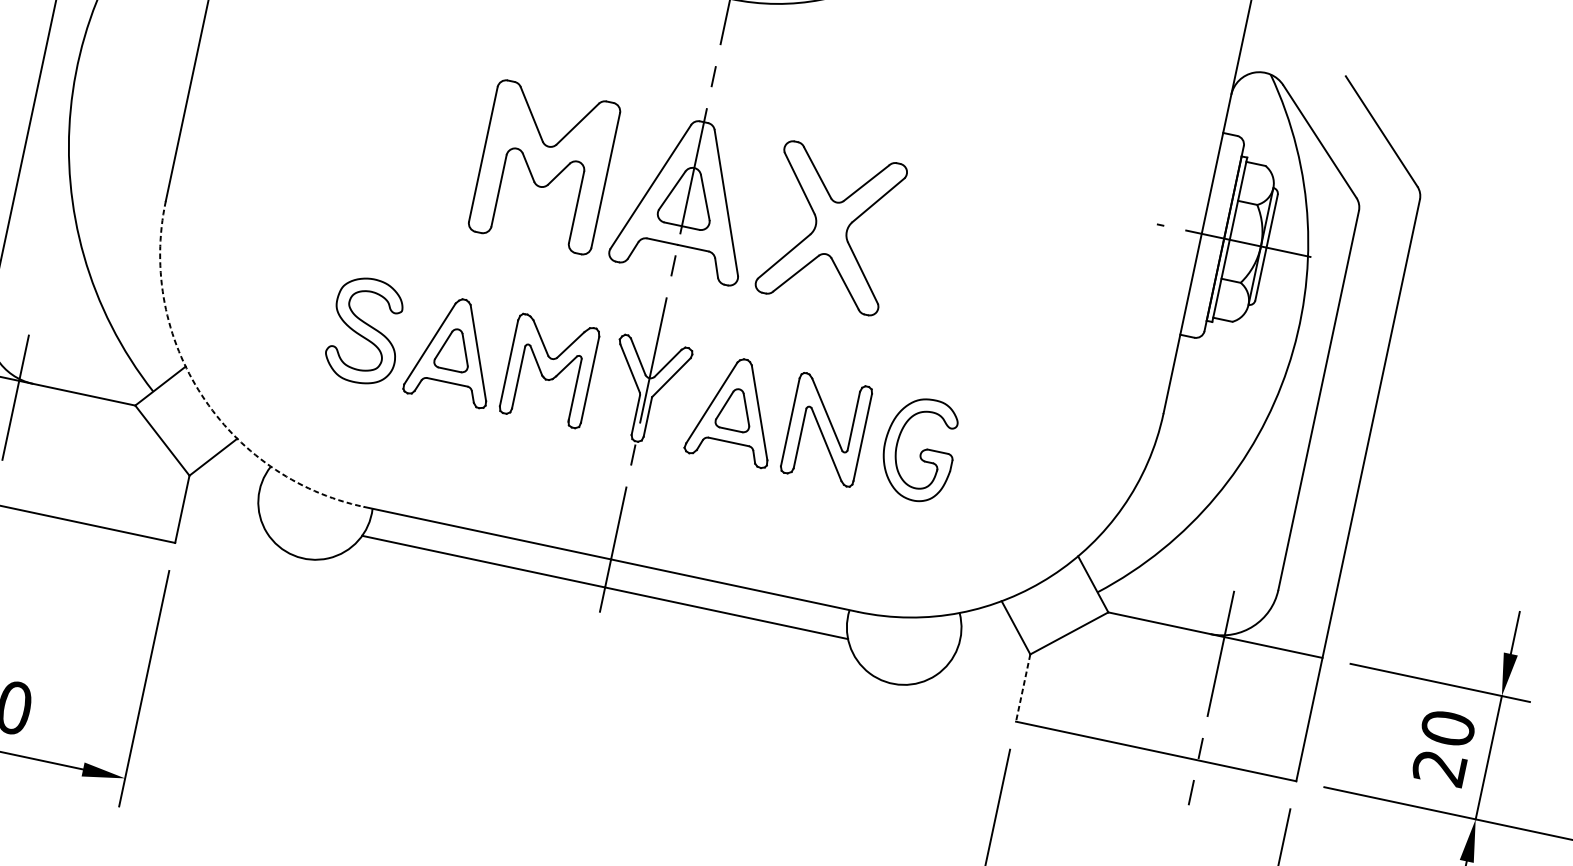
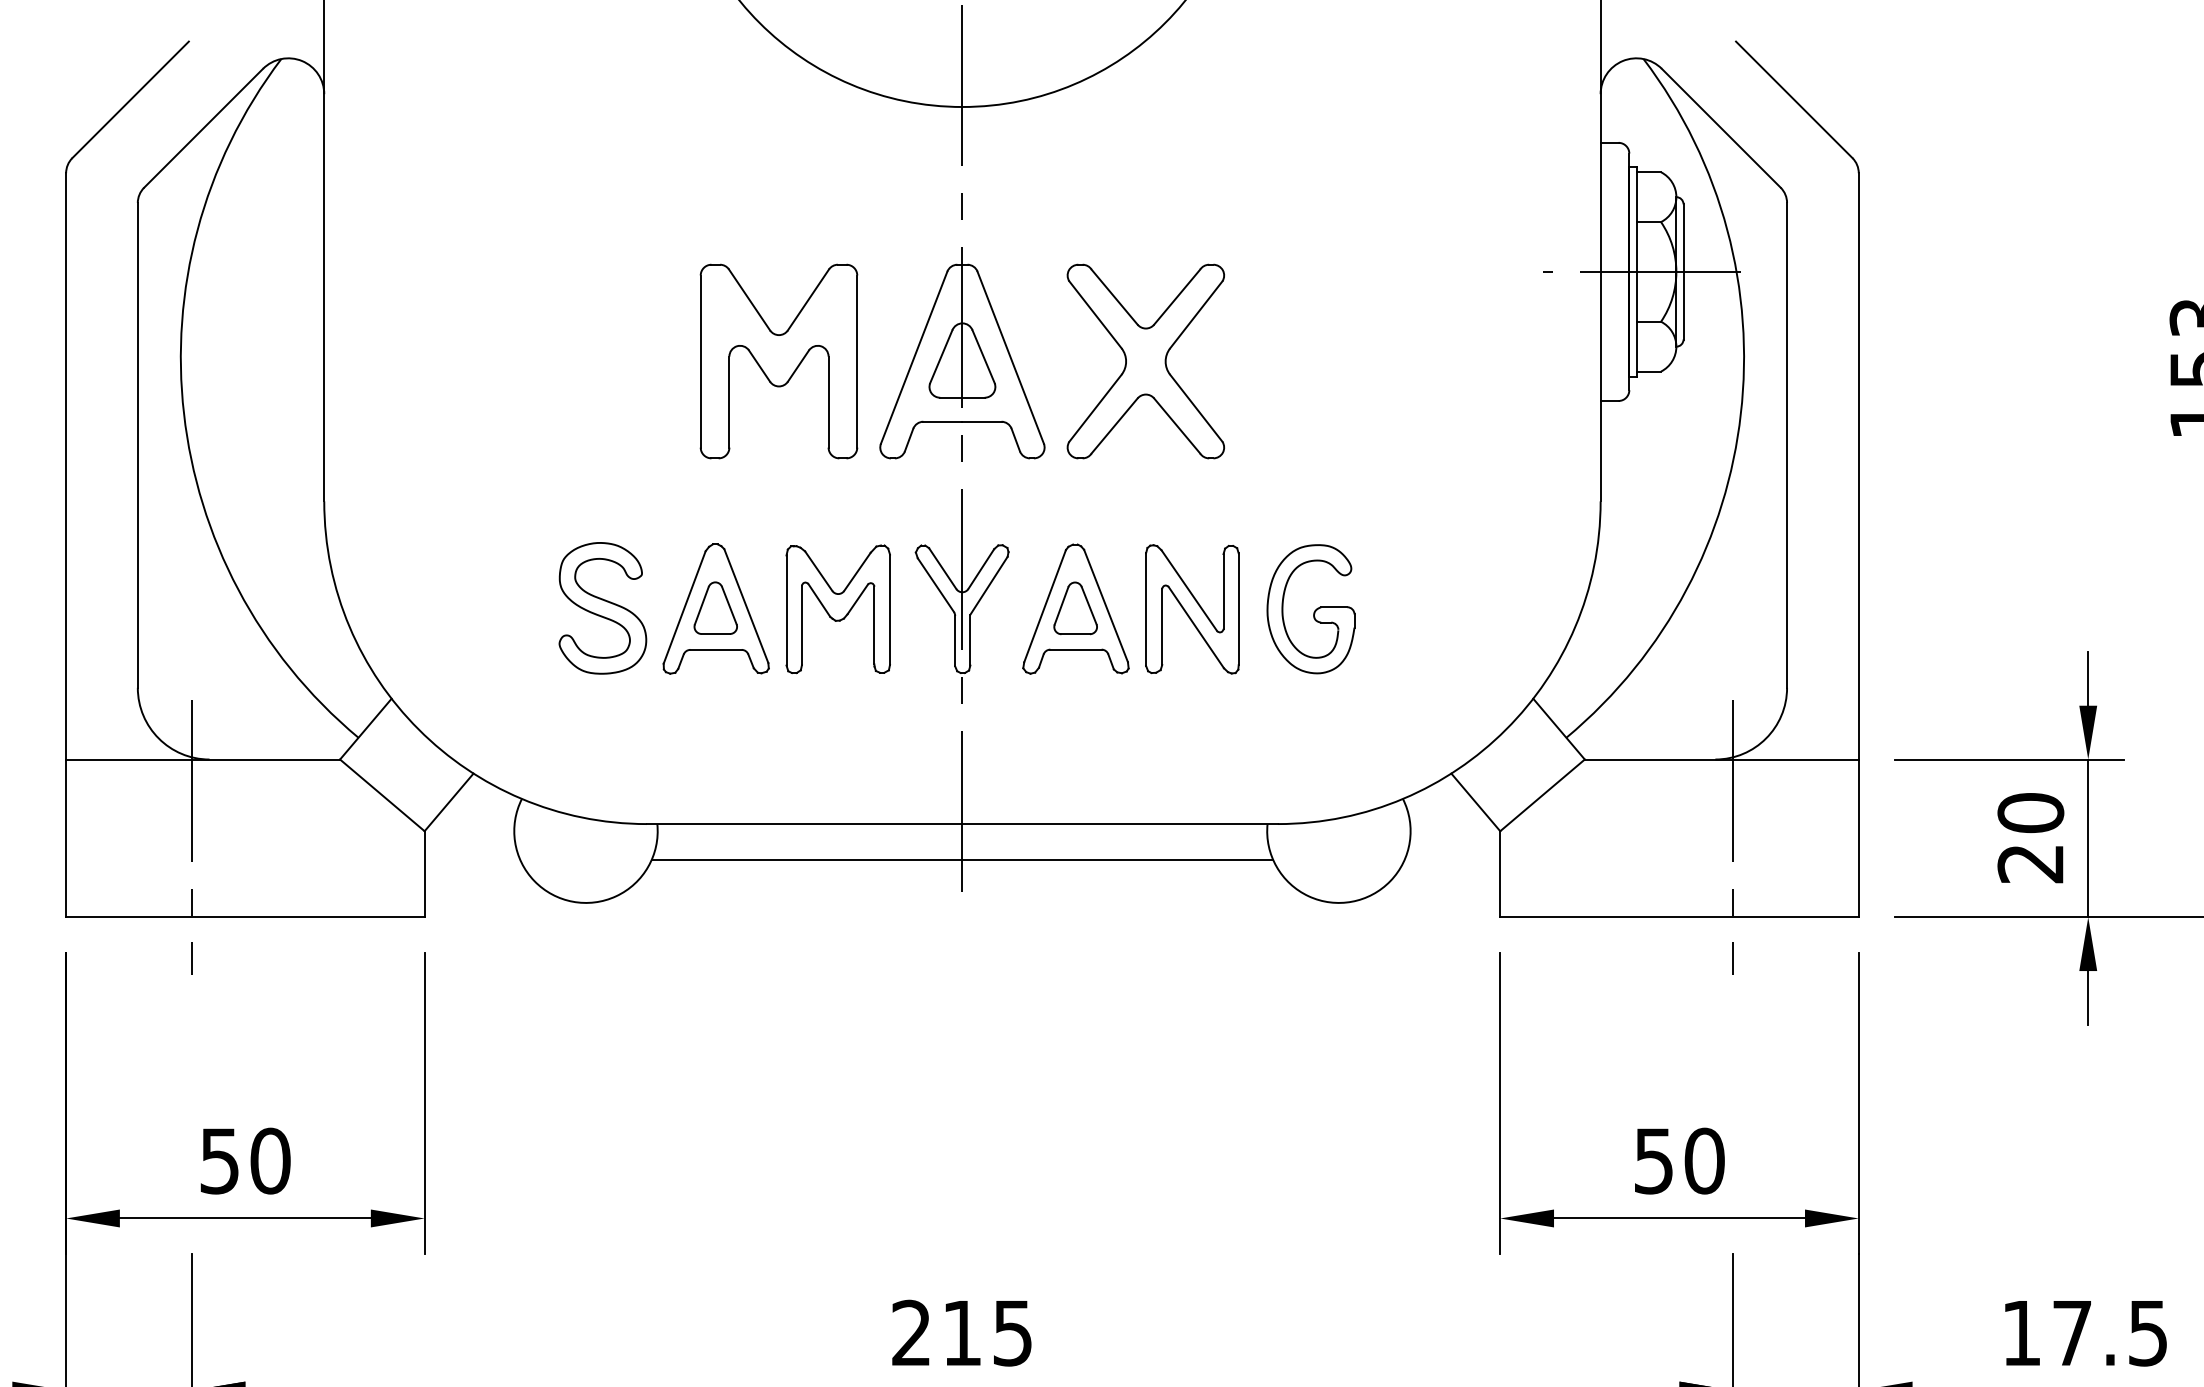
arc: (201, 395) -> (418, 729), dashed -> solid
line: (1023, 688) -> (1500, 874), dashed -> solid

